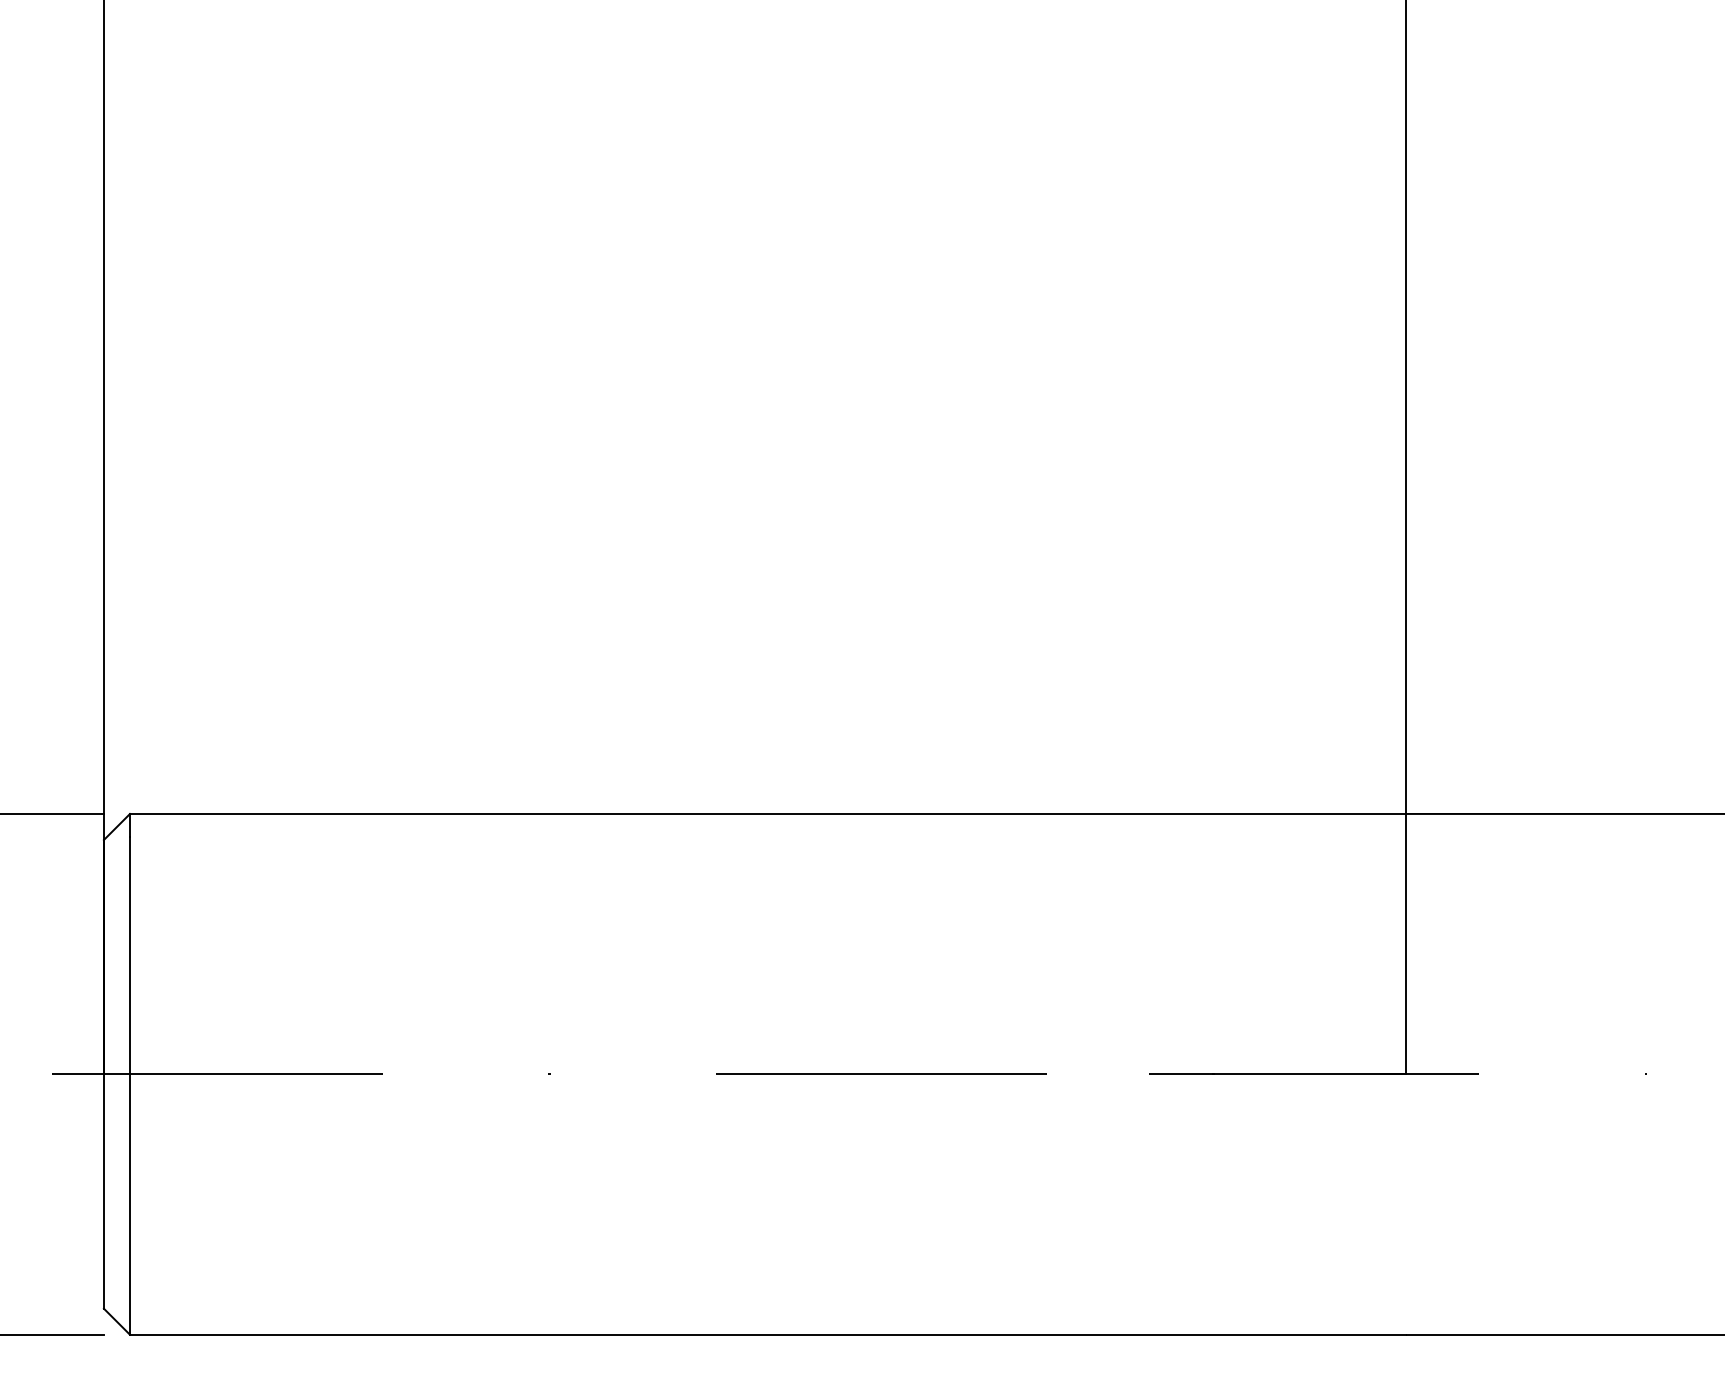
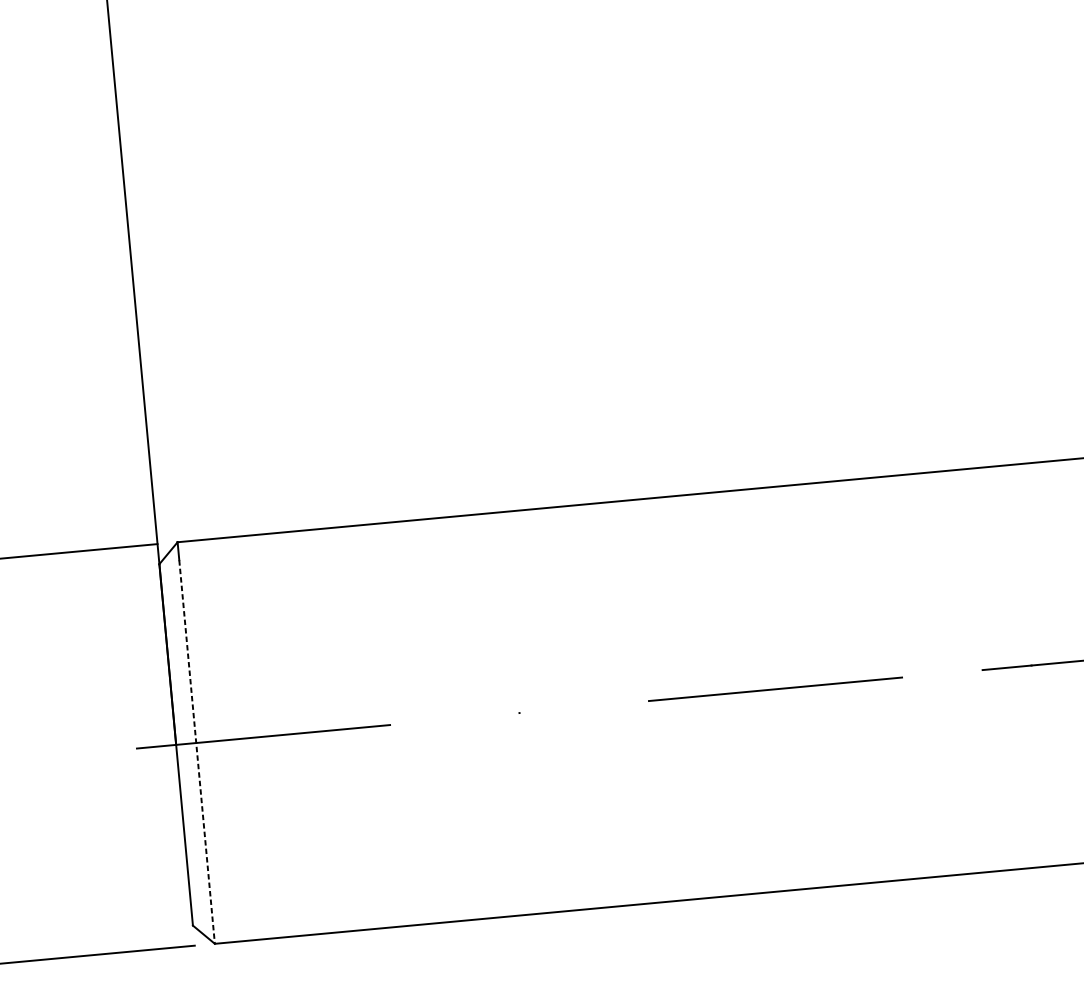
line: (130, 1086) -> (197, 752), solid -> dashed

